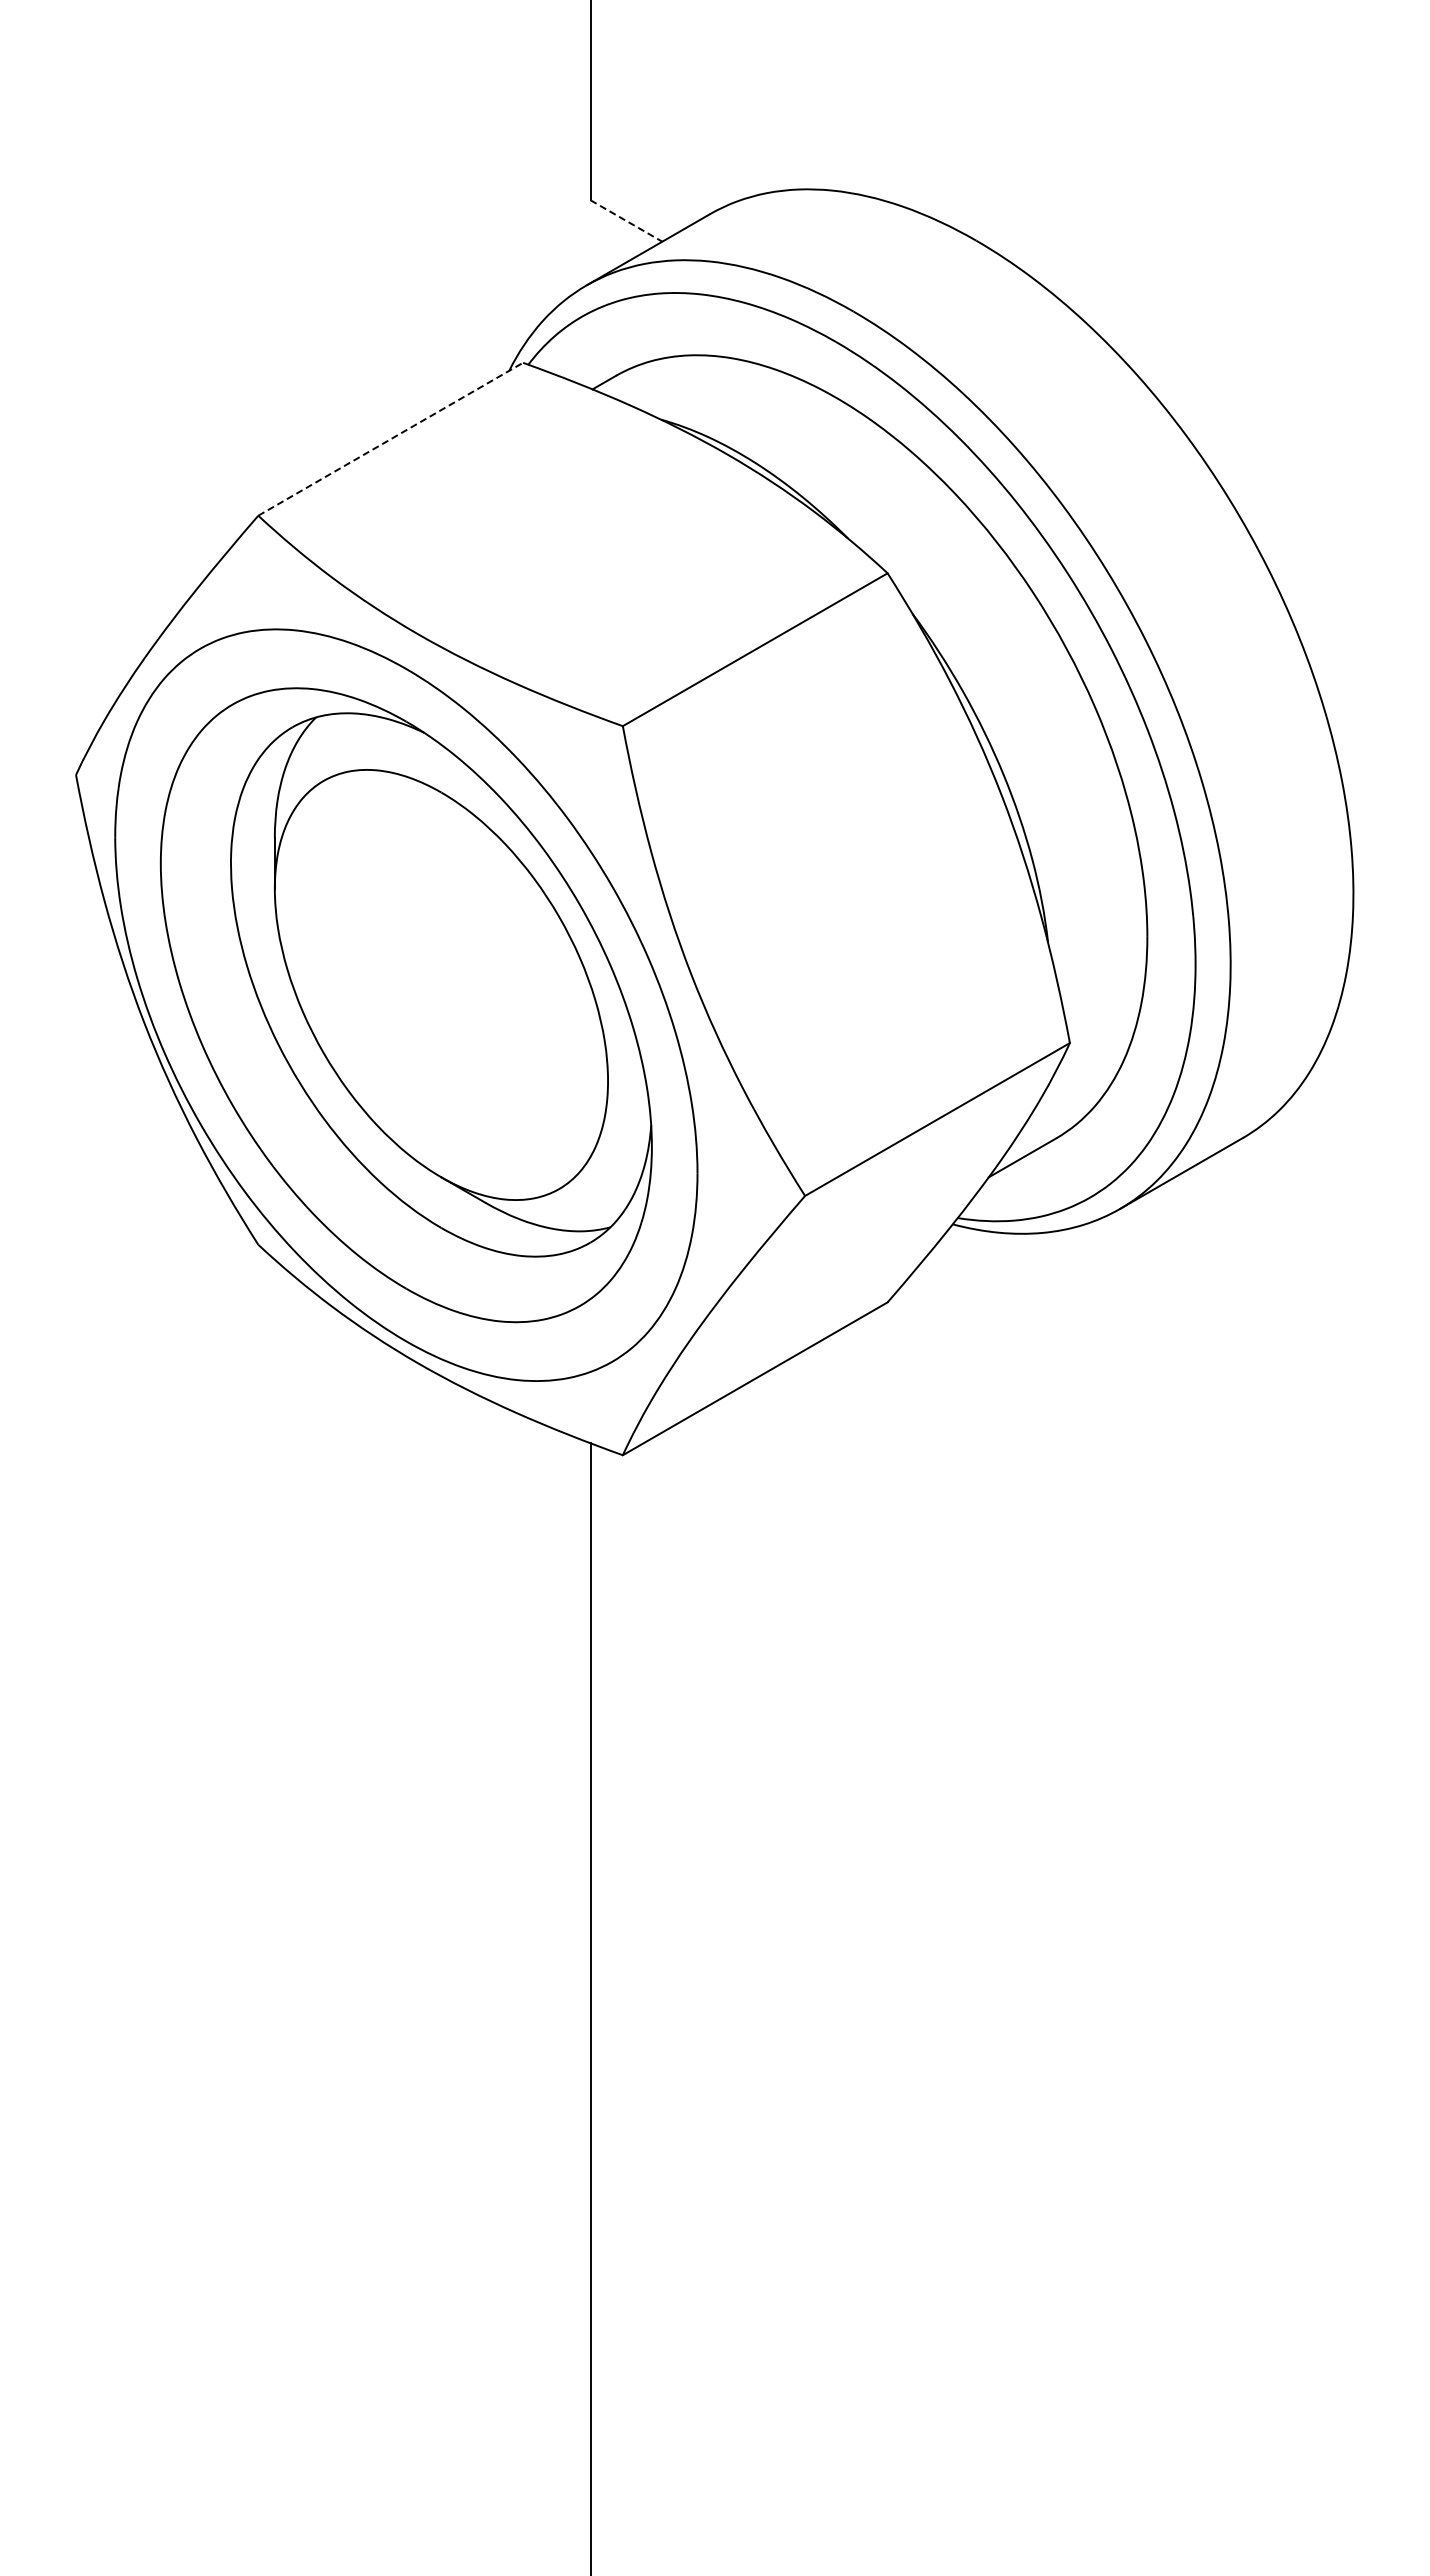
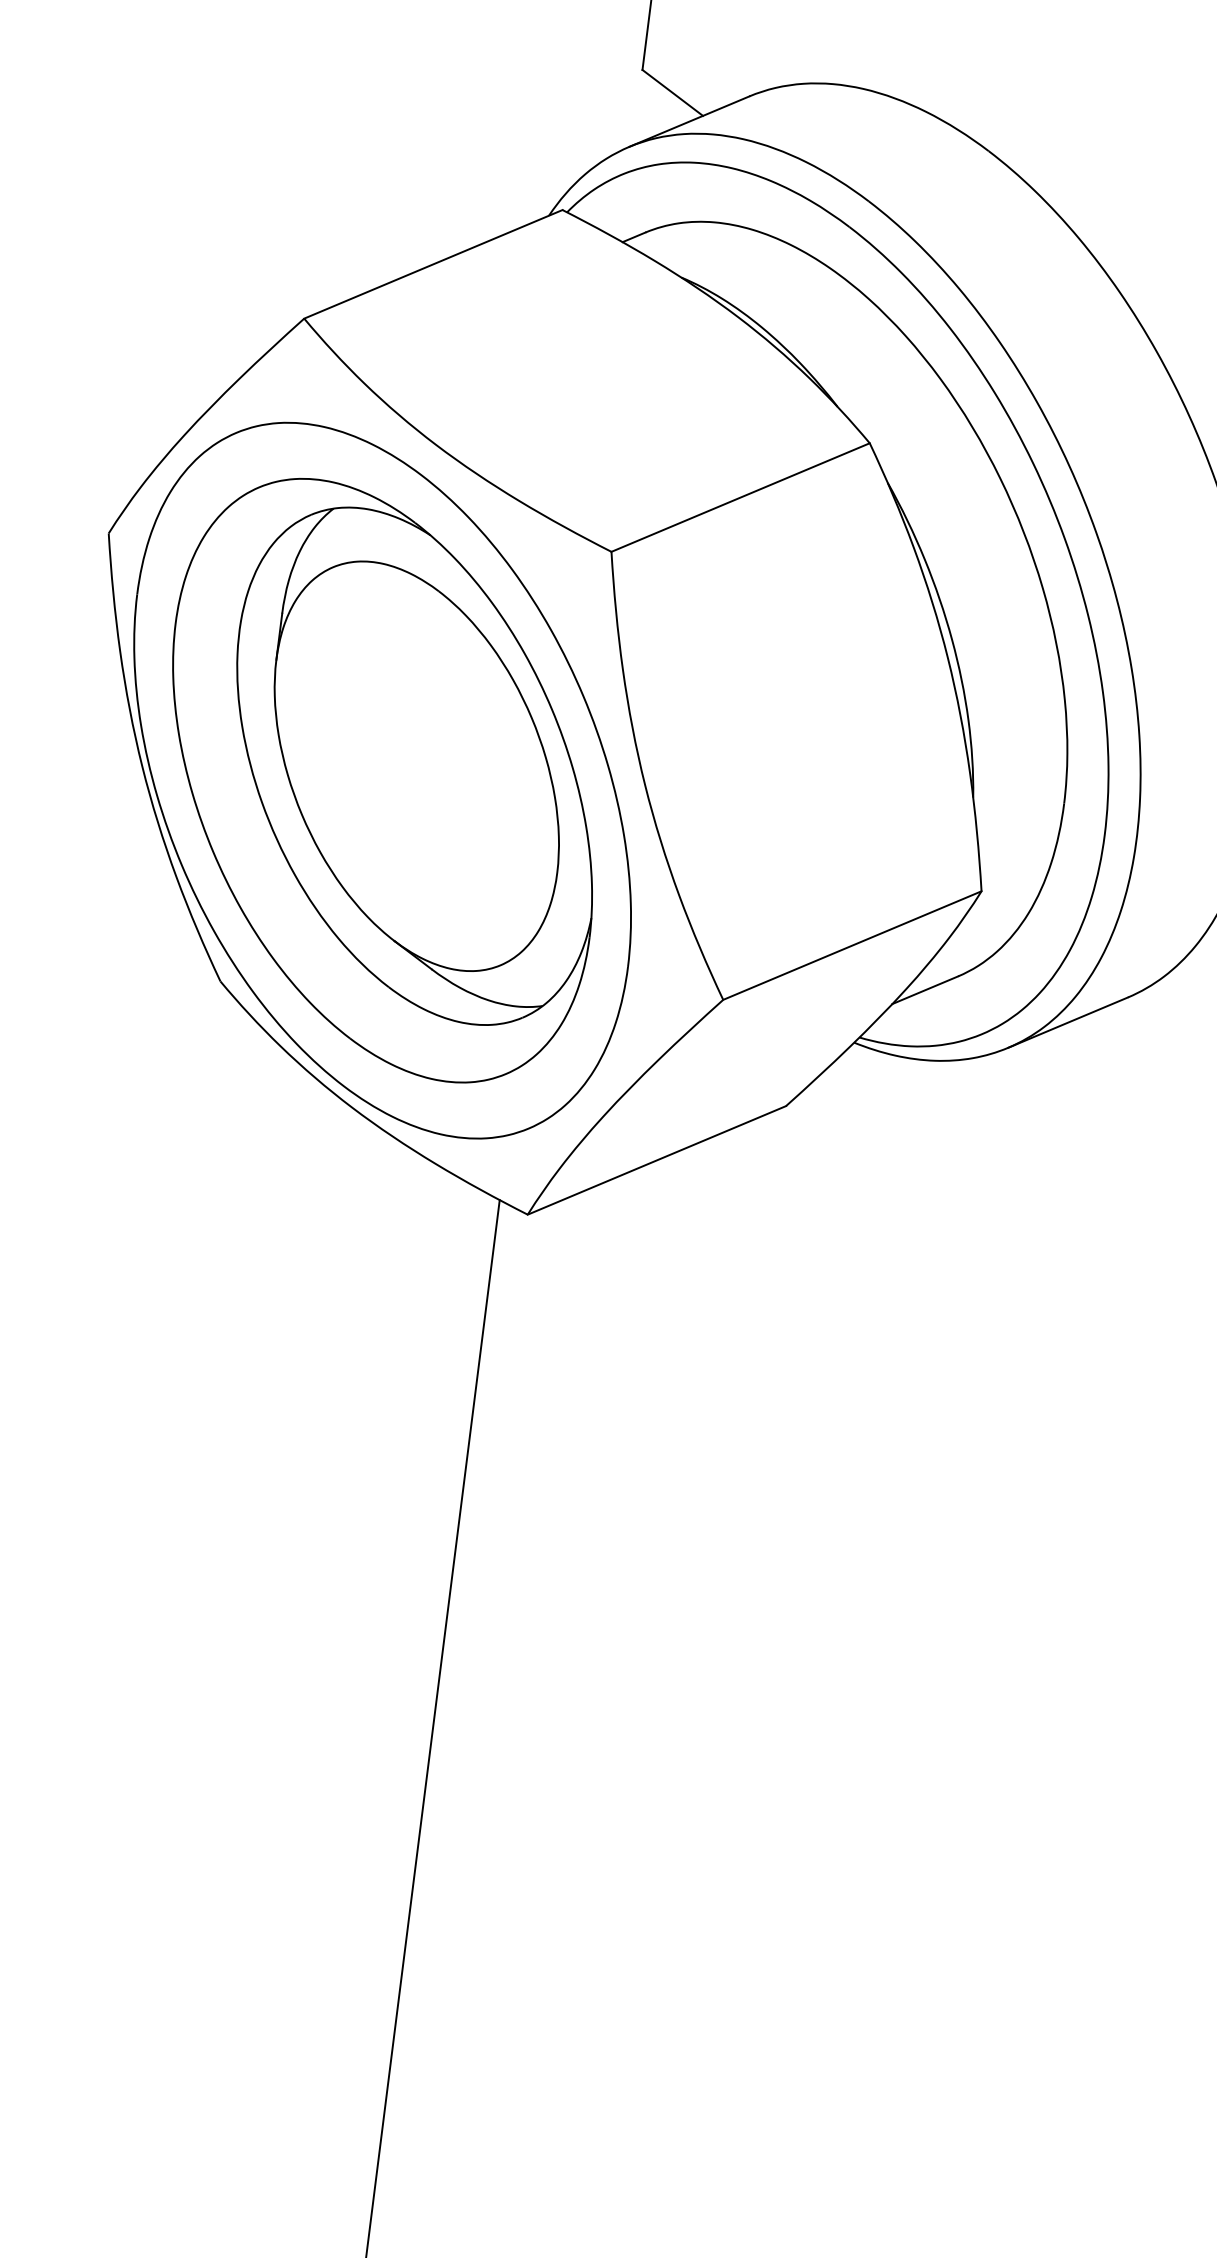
line: (626, 221) -> (672, 93), dashed -> solid
line: (390, 439) -> (433, 264), dashed -> solid

